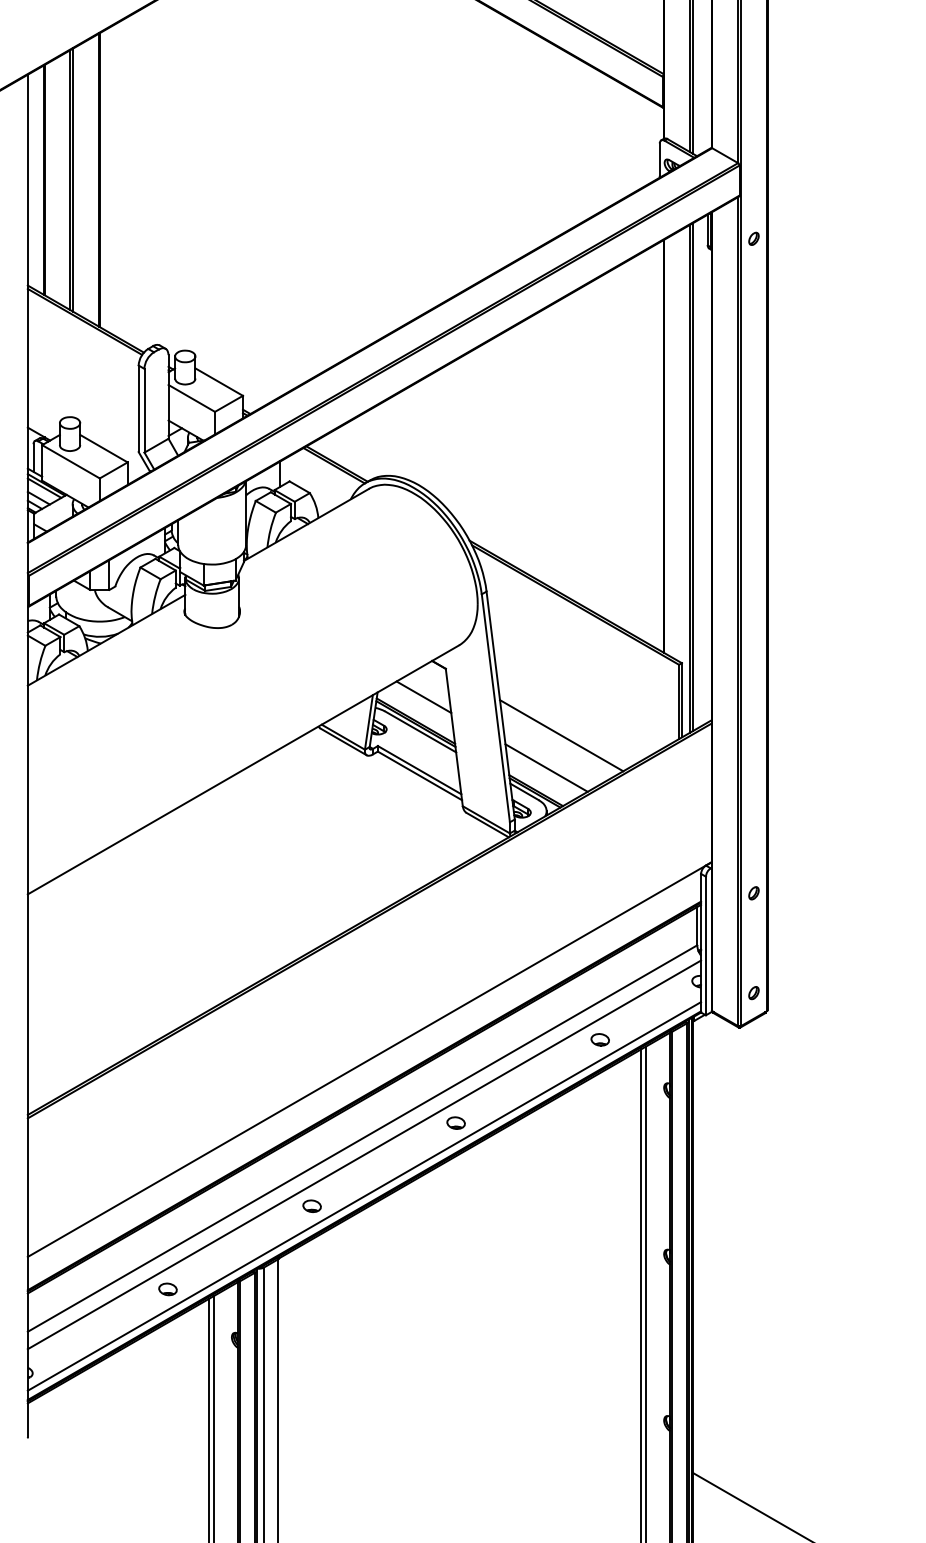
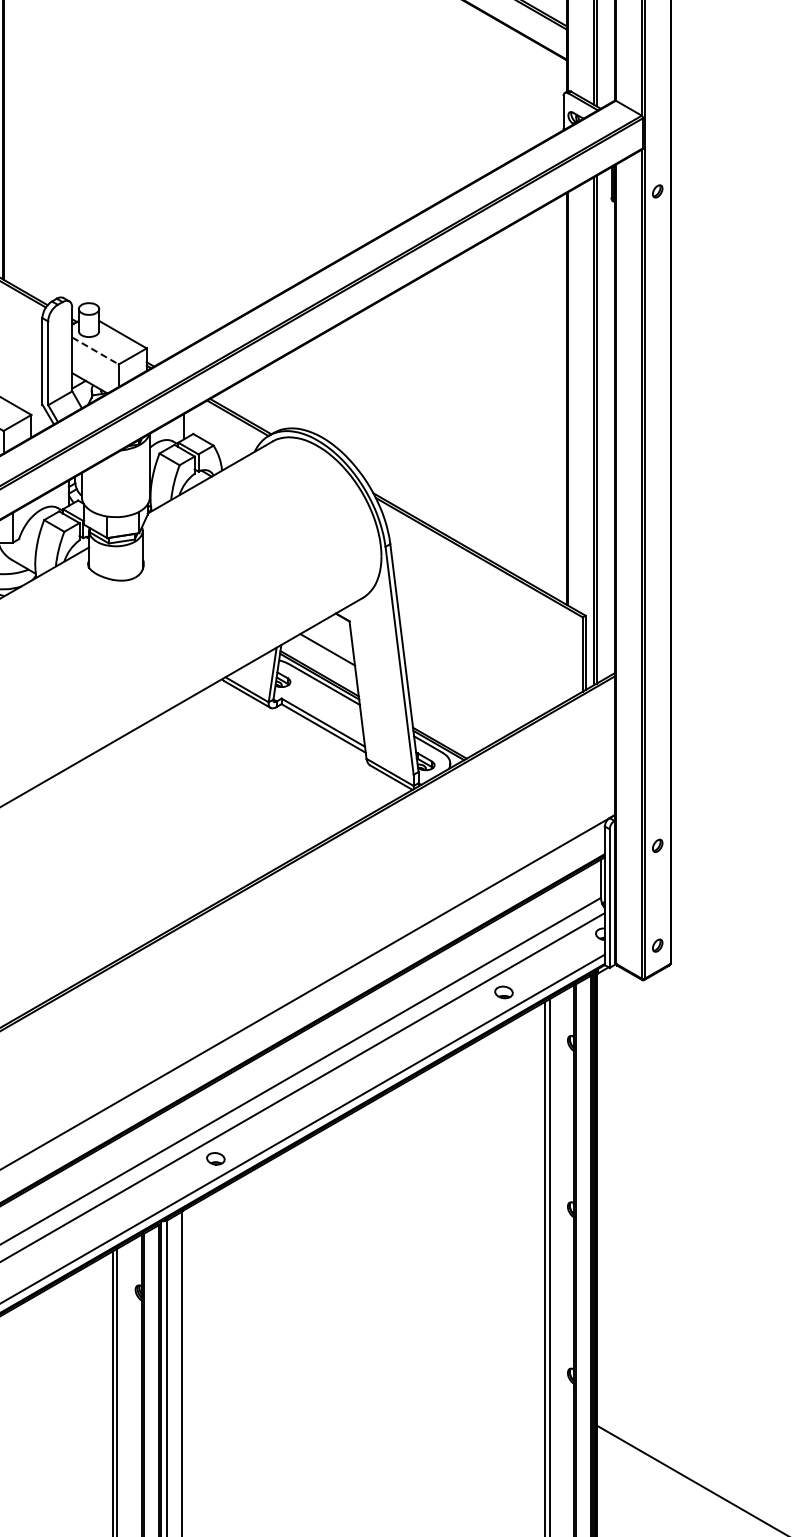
line: (191, 398) -> (95, 351), solid -> dashed
line: (561, 735) -> (465, 688), removed
line: (546, 767) -> (450, 720), removed
part: (455, 1122) -> (359, 1075), removed
part: (167, 1289) -> (71, 1242), removed

